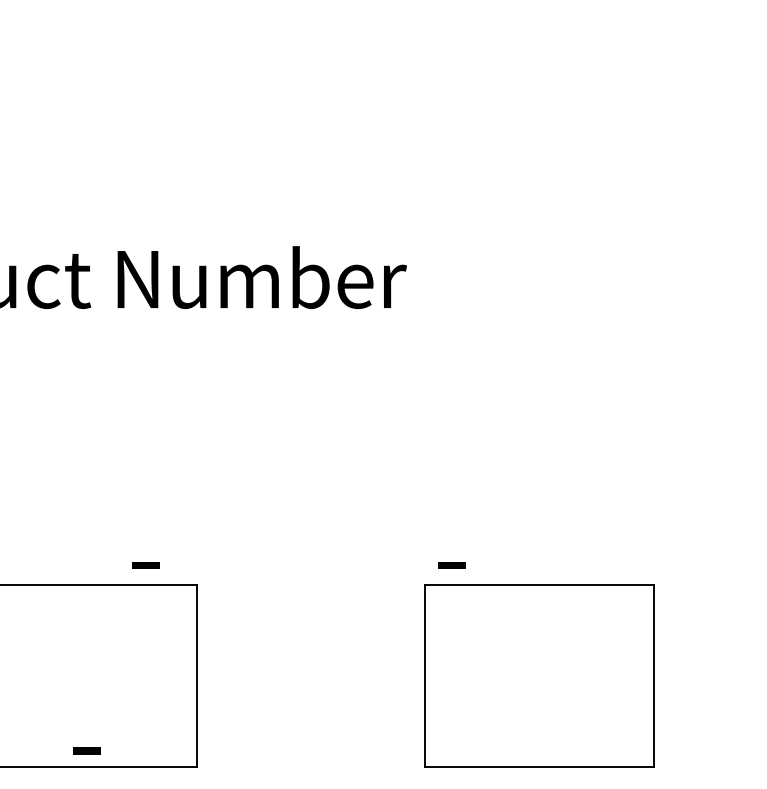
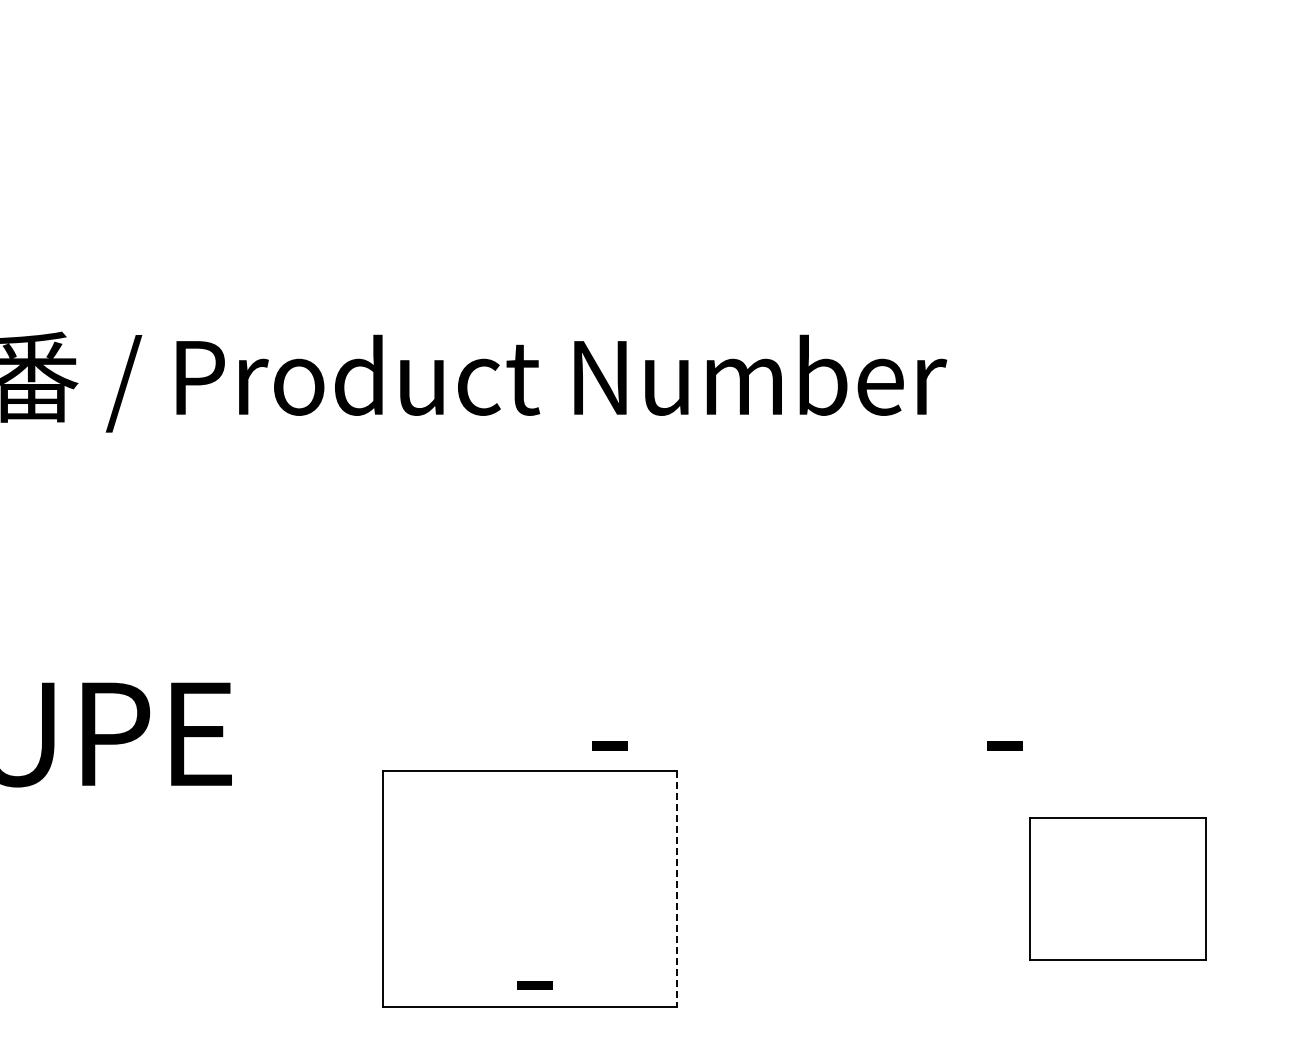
line: (197, 675) -> (676, 888), solid -> dashed
part: (539, 675) -> (1117, 888), size x0.6

